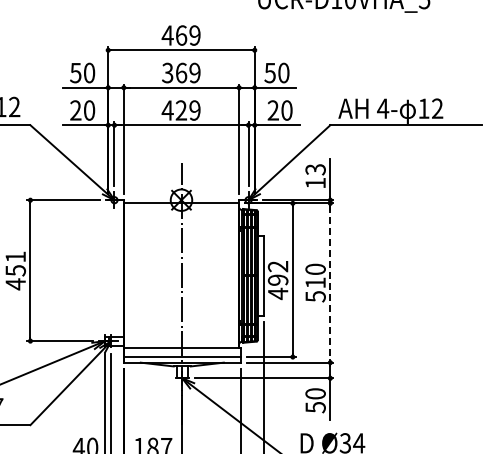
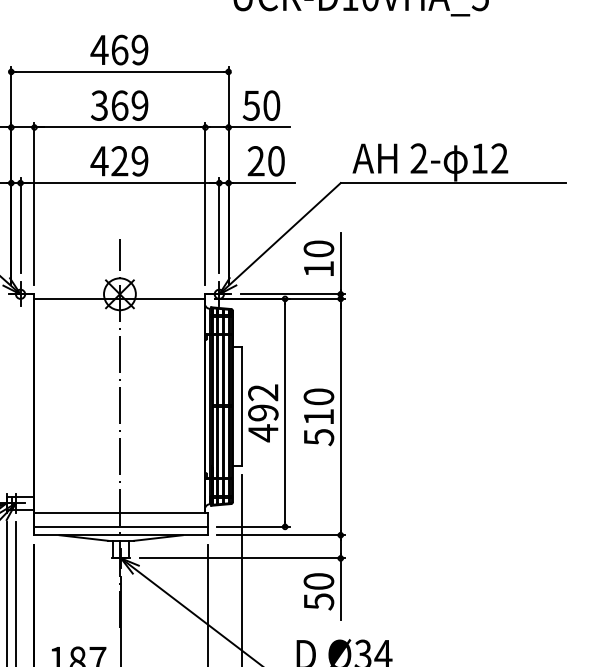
text: (383, 108) -> (419, 158), 4- -> 2-
text: (315, 169) -> (318, 248), 13 -> 10
line: (330, 283) -> (340, 417), dashed -> solid

